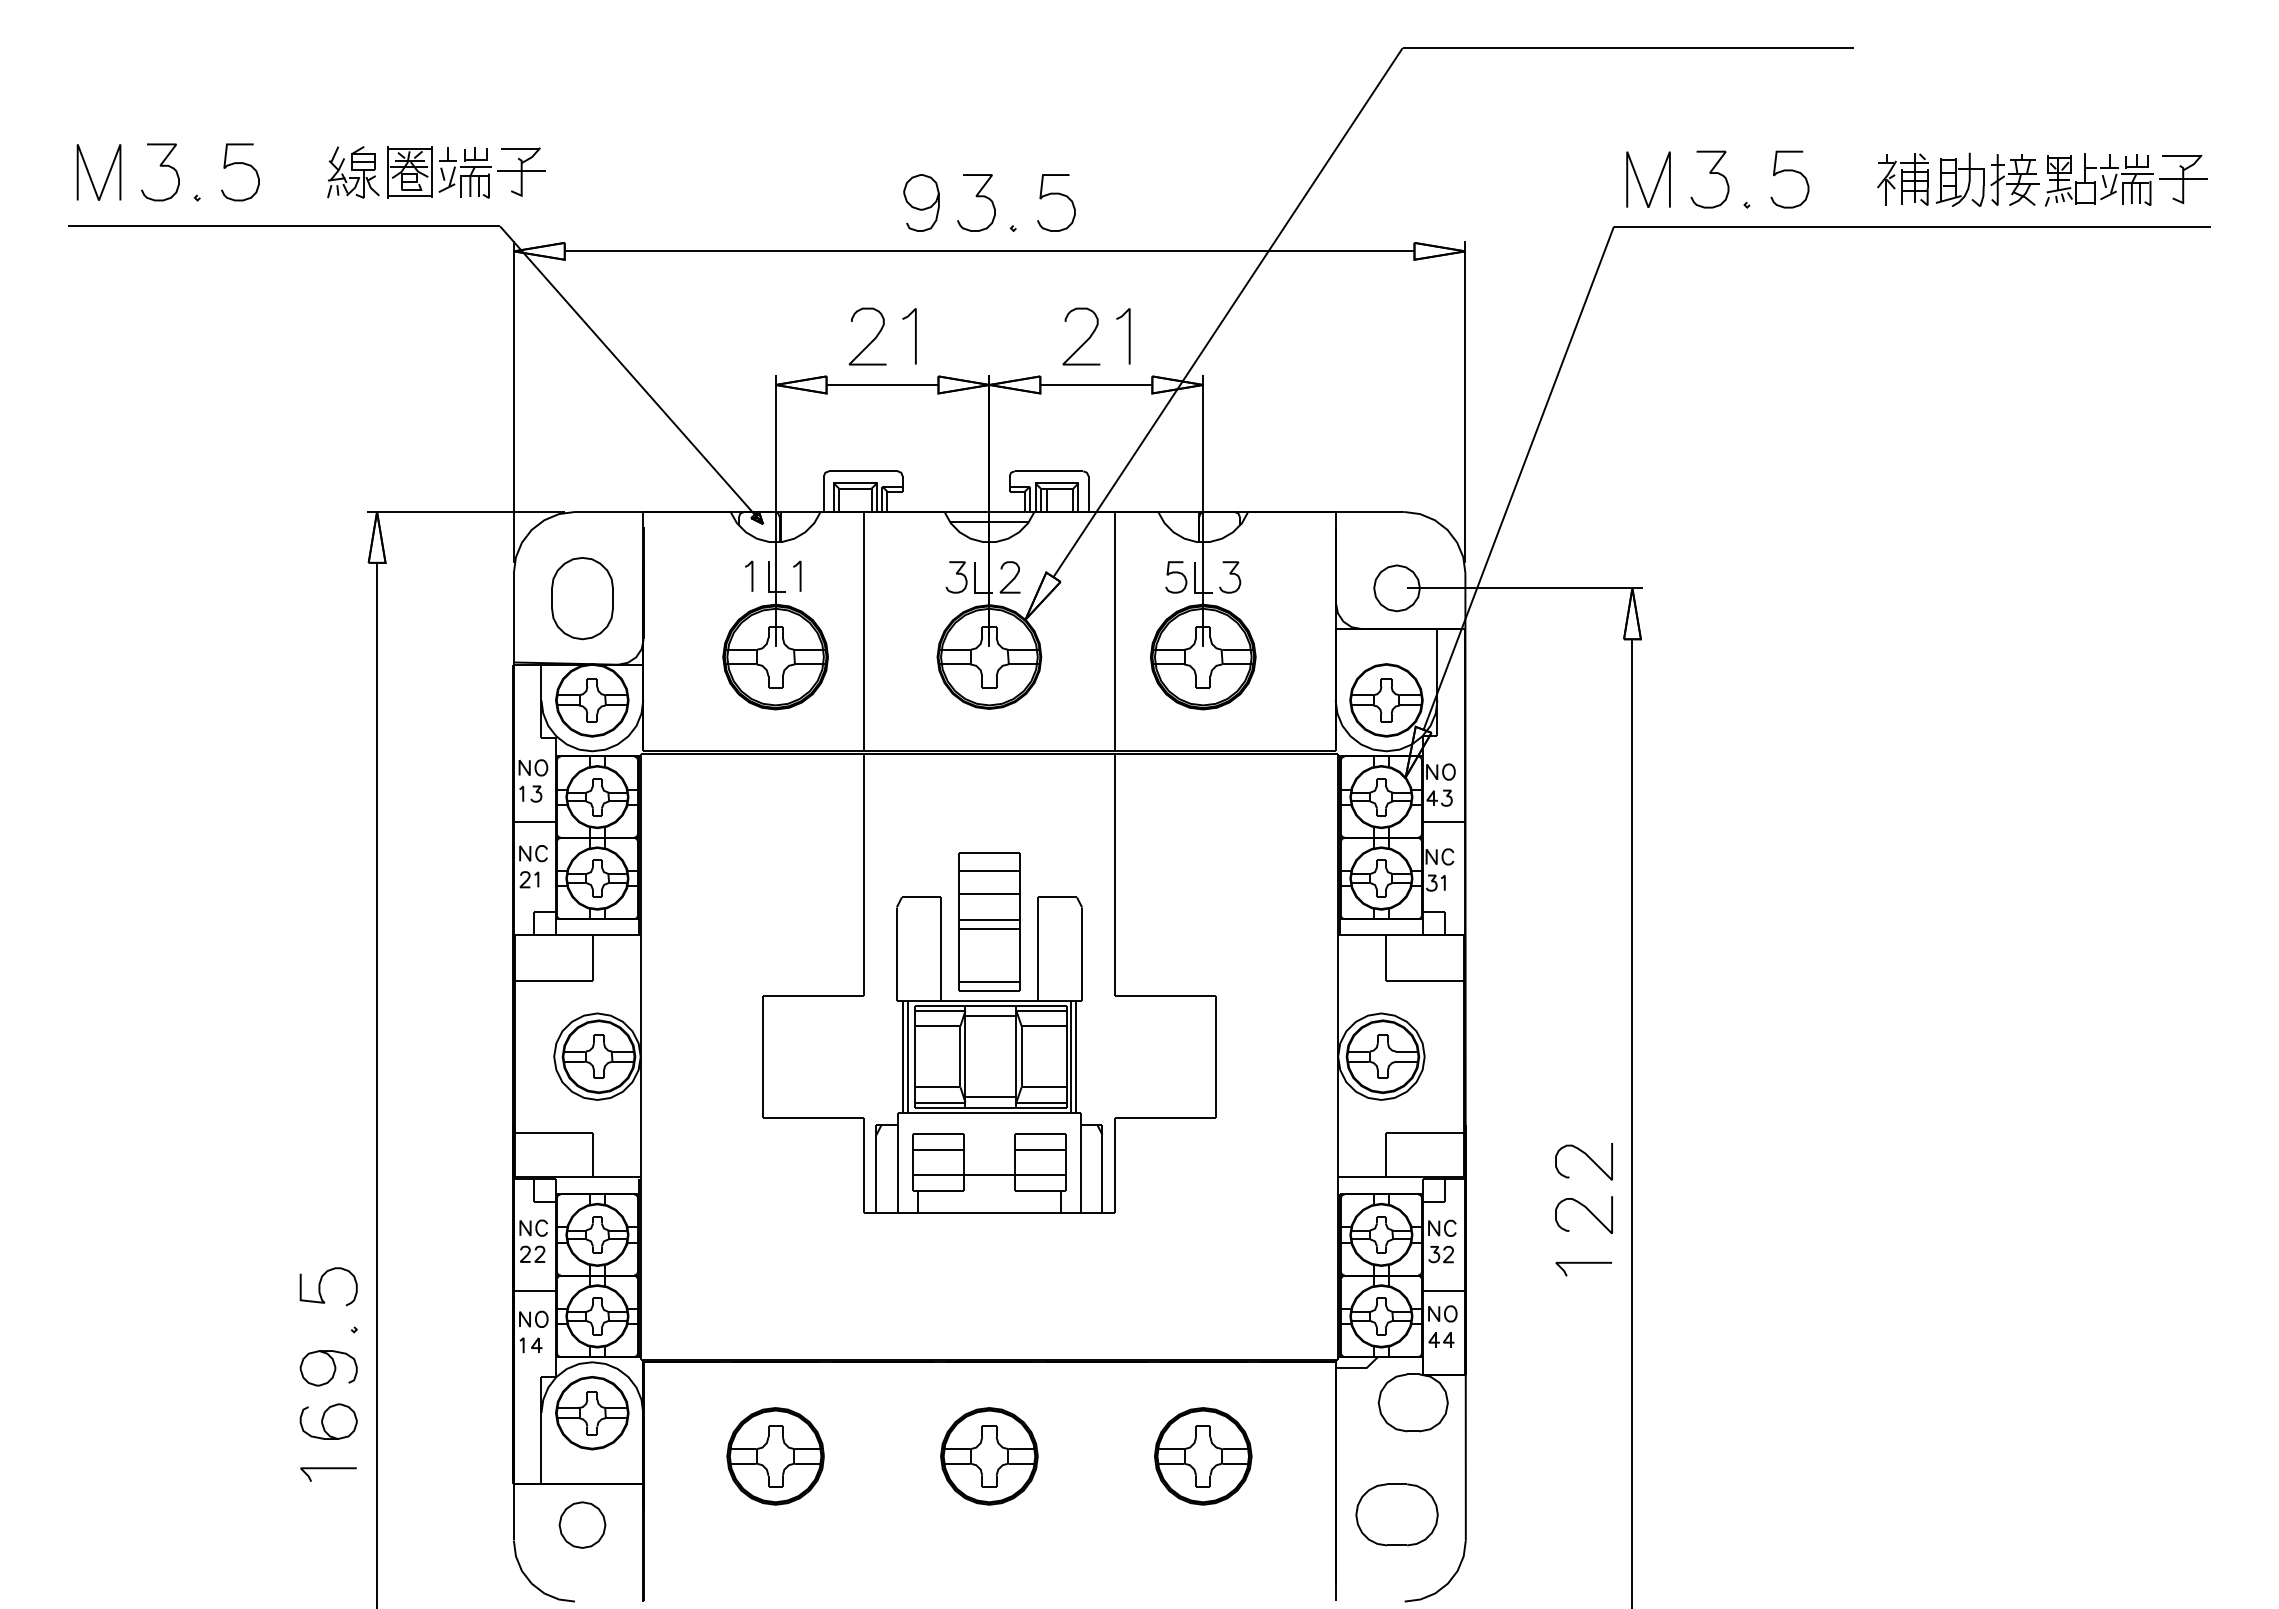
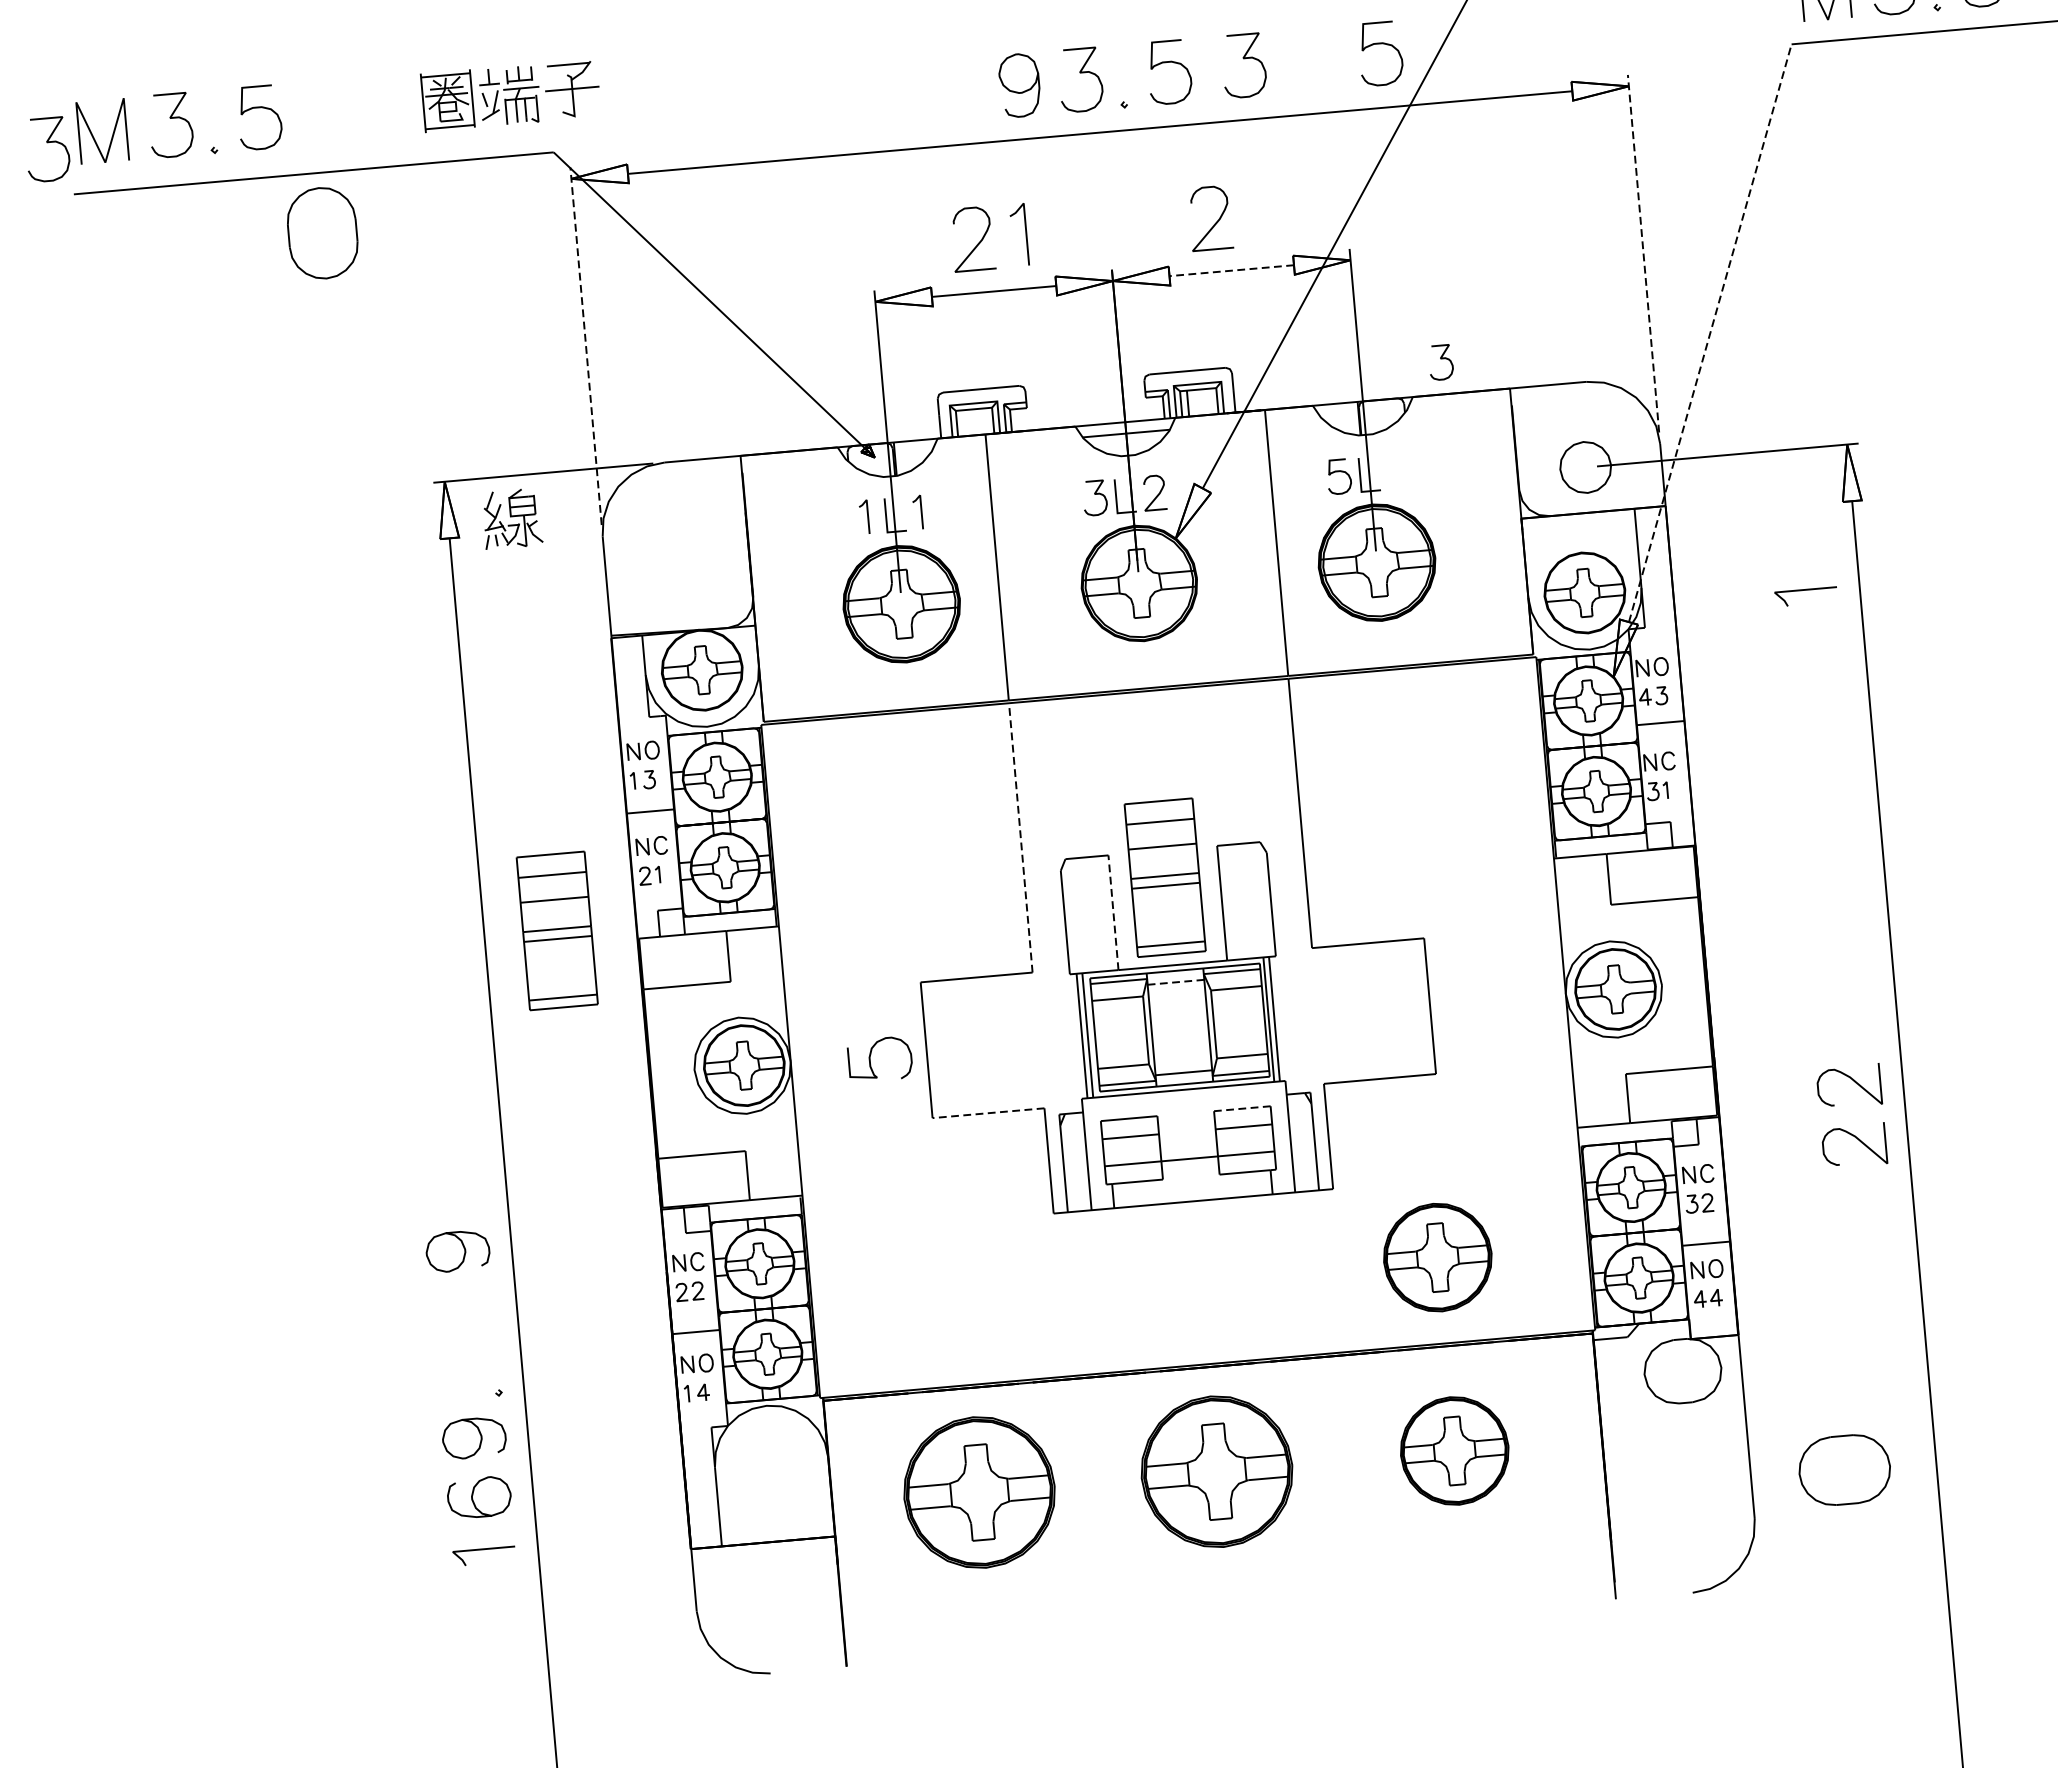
part: (353, 172) -> (512, 518), moved
curve: (48, 178) -> (47, 143), added
curve: (1246, 194) -> (1380, 44), added
curve: (1123, 197) -> (1243, 59), added
line: (1128, 336) -> (1262, 213), removed
line: (1095, 384) -> (1230, 270), solid -> dashed
line: (513, 402) -> (585, 346), solid -> dashed
line: (1465, 402) -> (1643, 254), solid -> dashed
line: (1518, 477) -> (1709, 332), solid -> dashed
curve: (1230, 574) -> (1441, 359), moved
part: (582, 598) -> (322, 233), moved
line: (863, 874) -> (1020, 837), solid -> dashed
part: (442, 921) -> (557, 930), added
line: (940, 949) -> (1113, 913), solid -> dashed
line: (991, 1016) -> (1176, 982), solid -> dashed
line: (812, 1118) -> (987, 1113), solid -> dashed
line: (1039, 1134) -> (1241, 1109), solid -> dashed
curve: (333, 1197) -> (462, 1247), added
line: (1583, 1263) -> (1805, 590), moved
part: (1203, 1282) -> (1438, 1257), added
curve: (320, 1286) -> (870, 1059), moved
part: (592, 1413) -> (771, 1462), removed
part: (775, 1456) -> (979, 1492), size x1.4
part: (989, 1456) -> (1217, 1471), size x1.4
part: (1396, 1514) -> (1844, 1469), moved
part: (582, 1524) -> (771, 1587), removed

